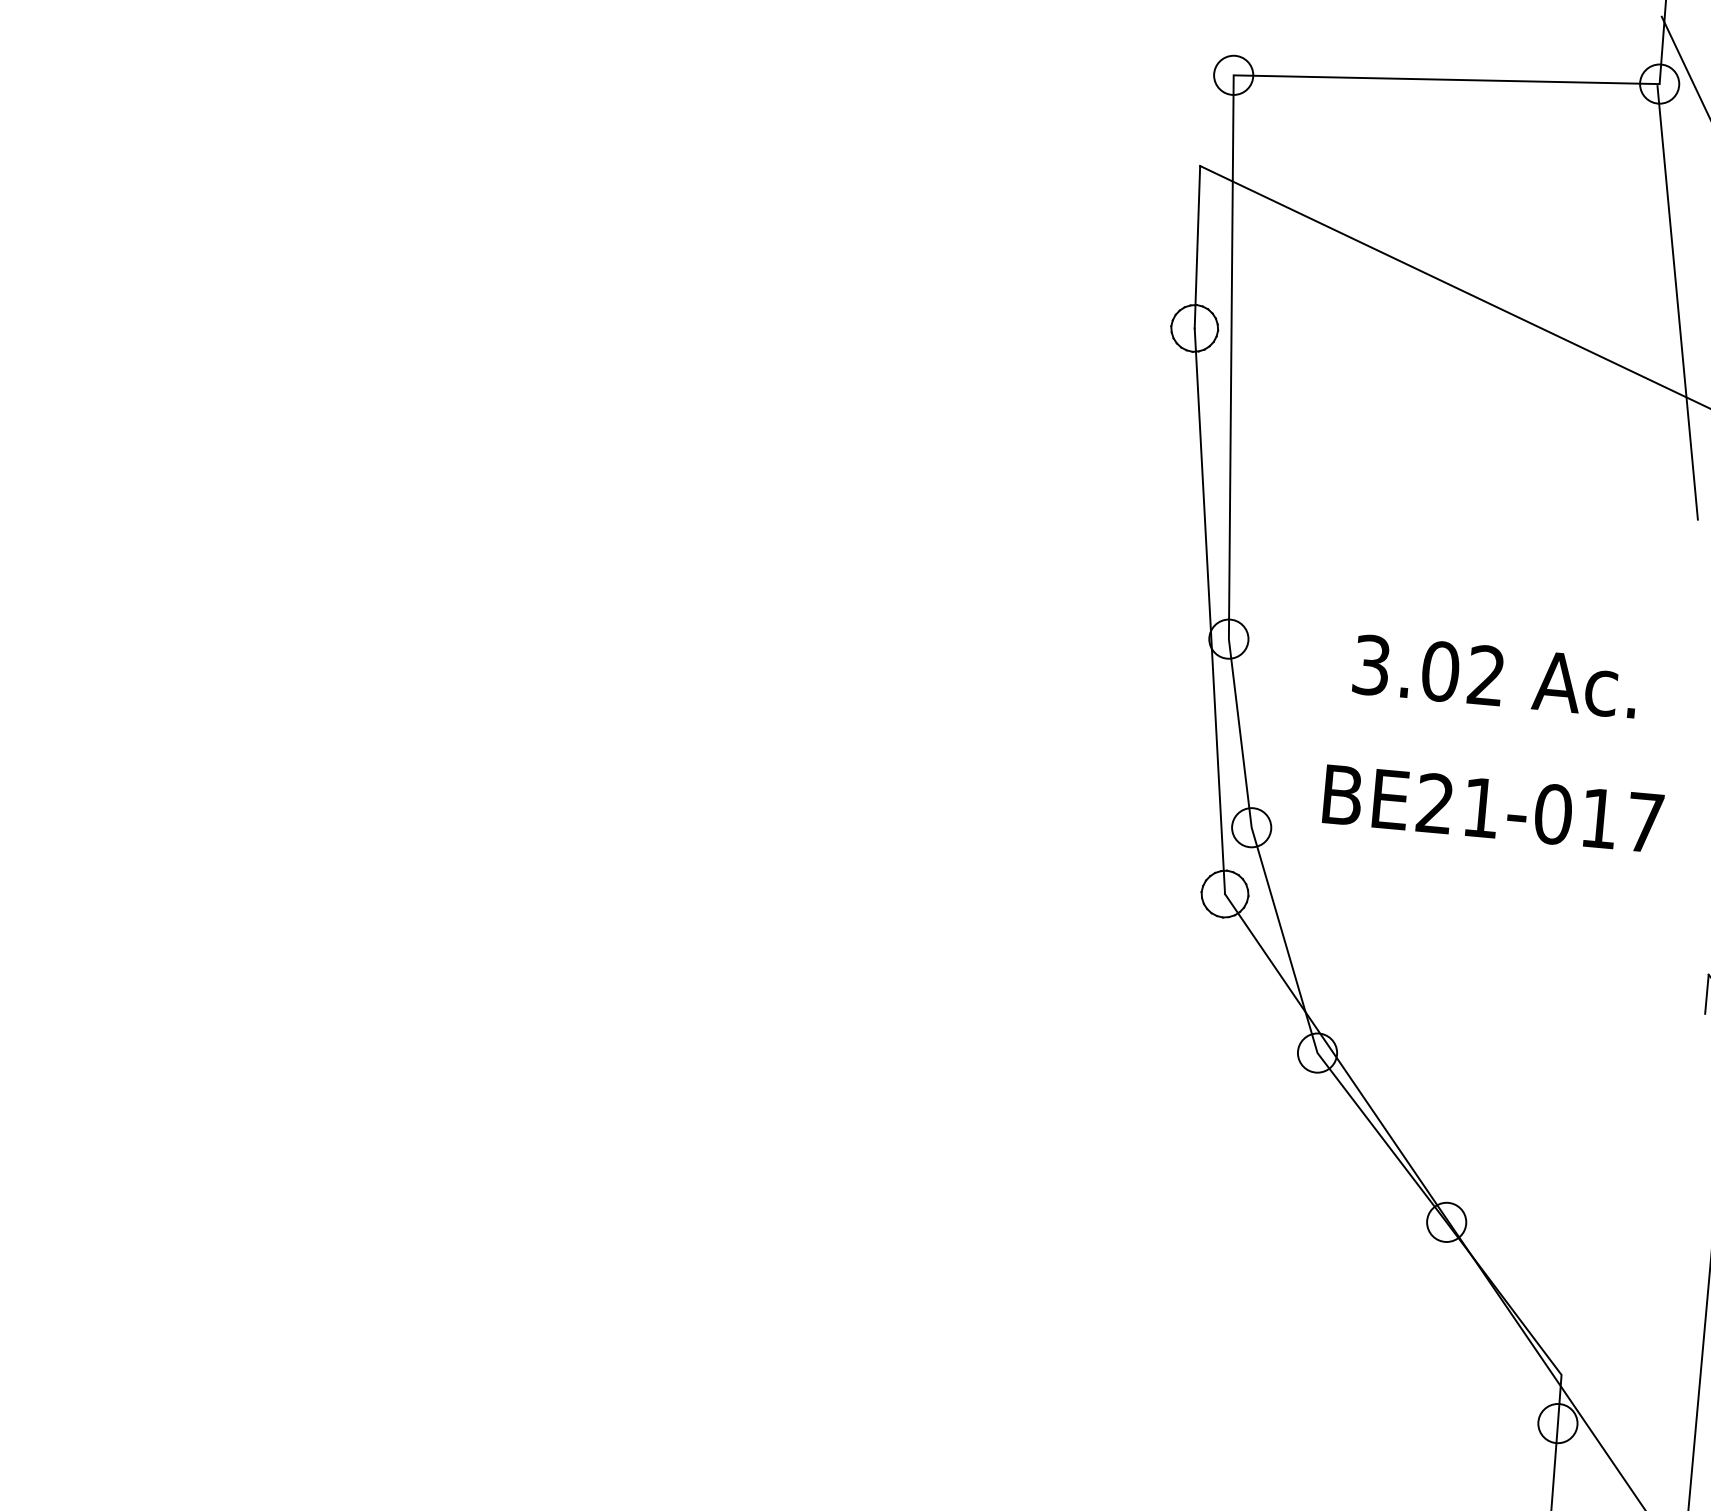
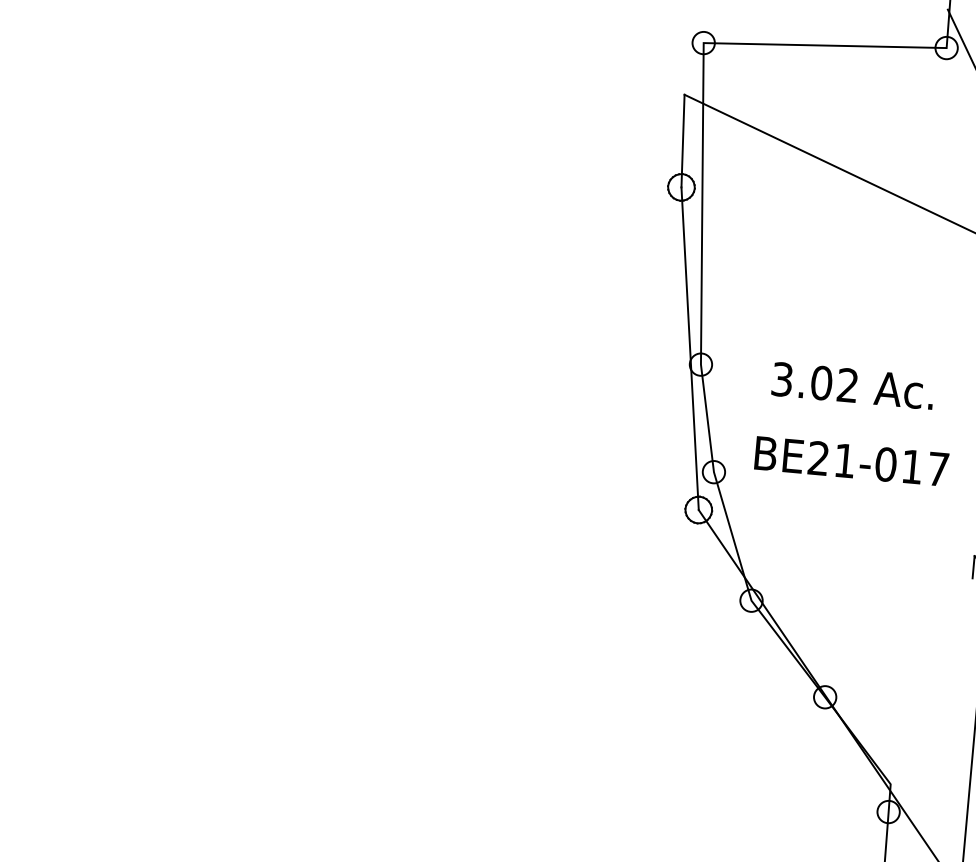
line: (1676, 302) -> (956, 172), removed

